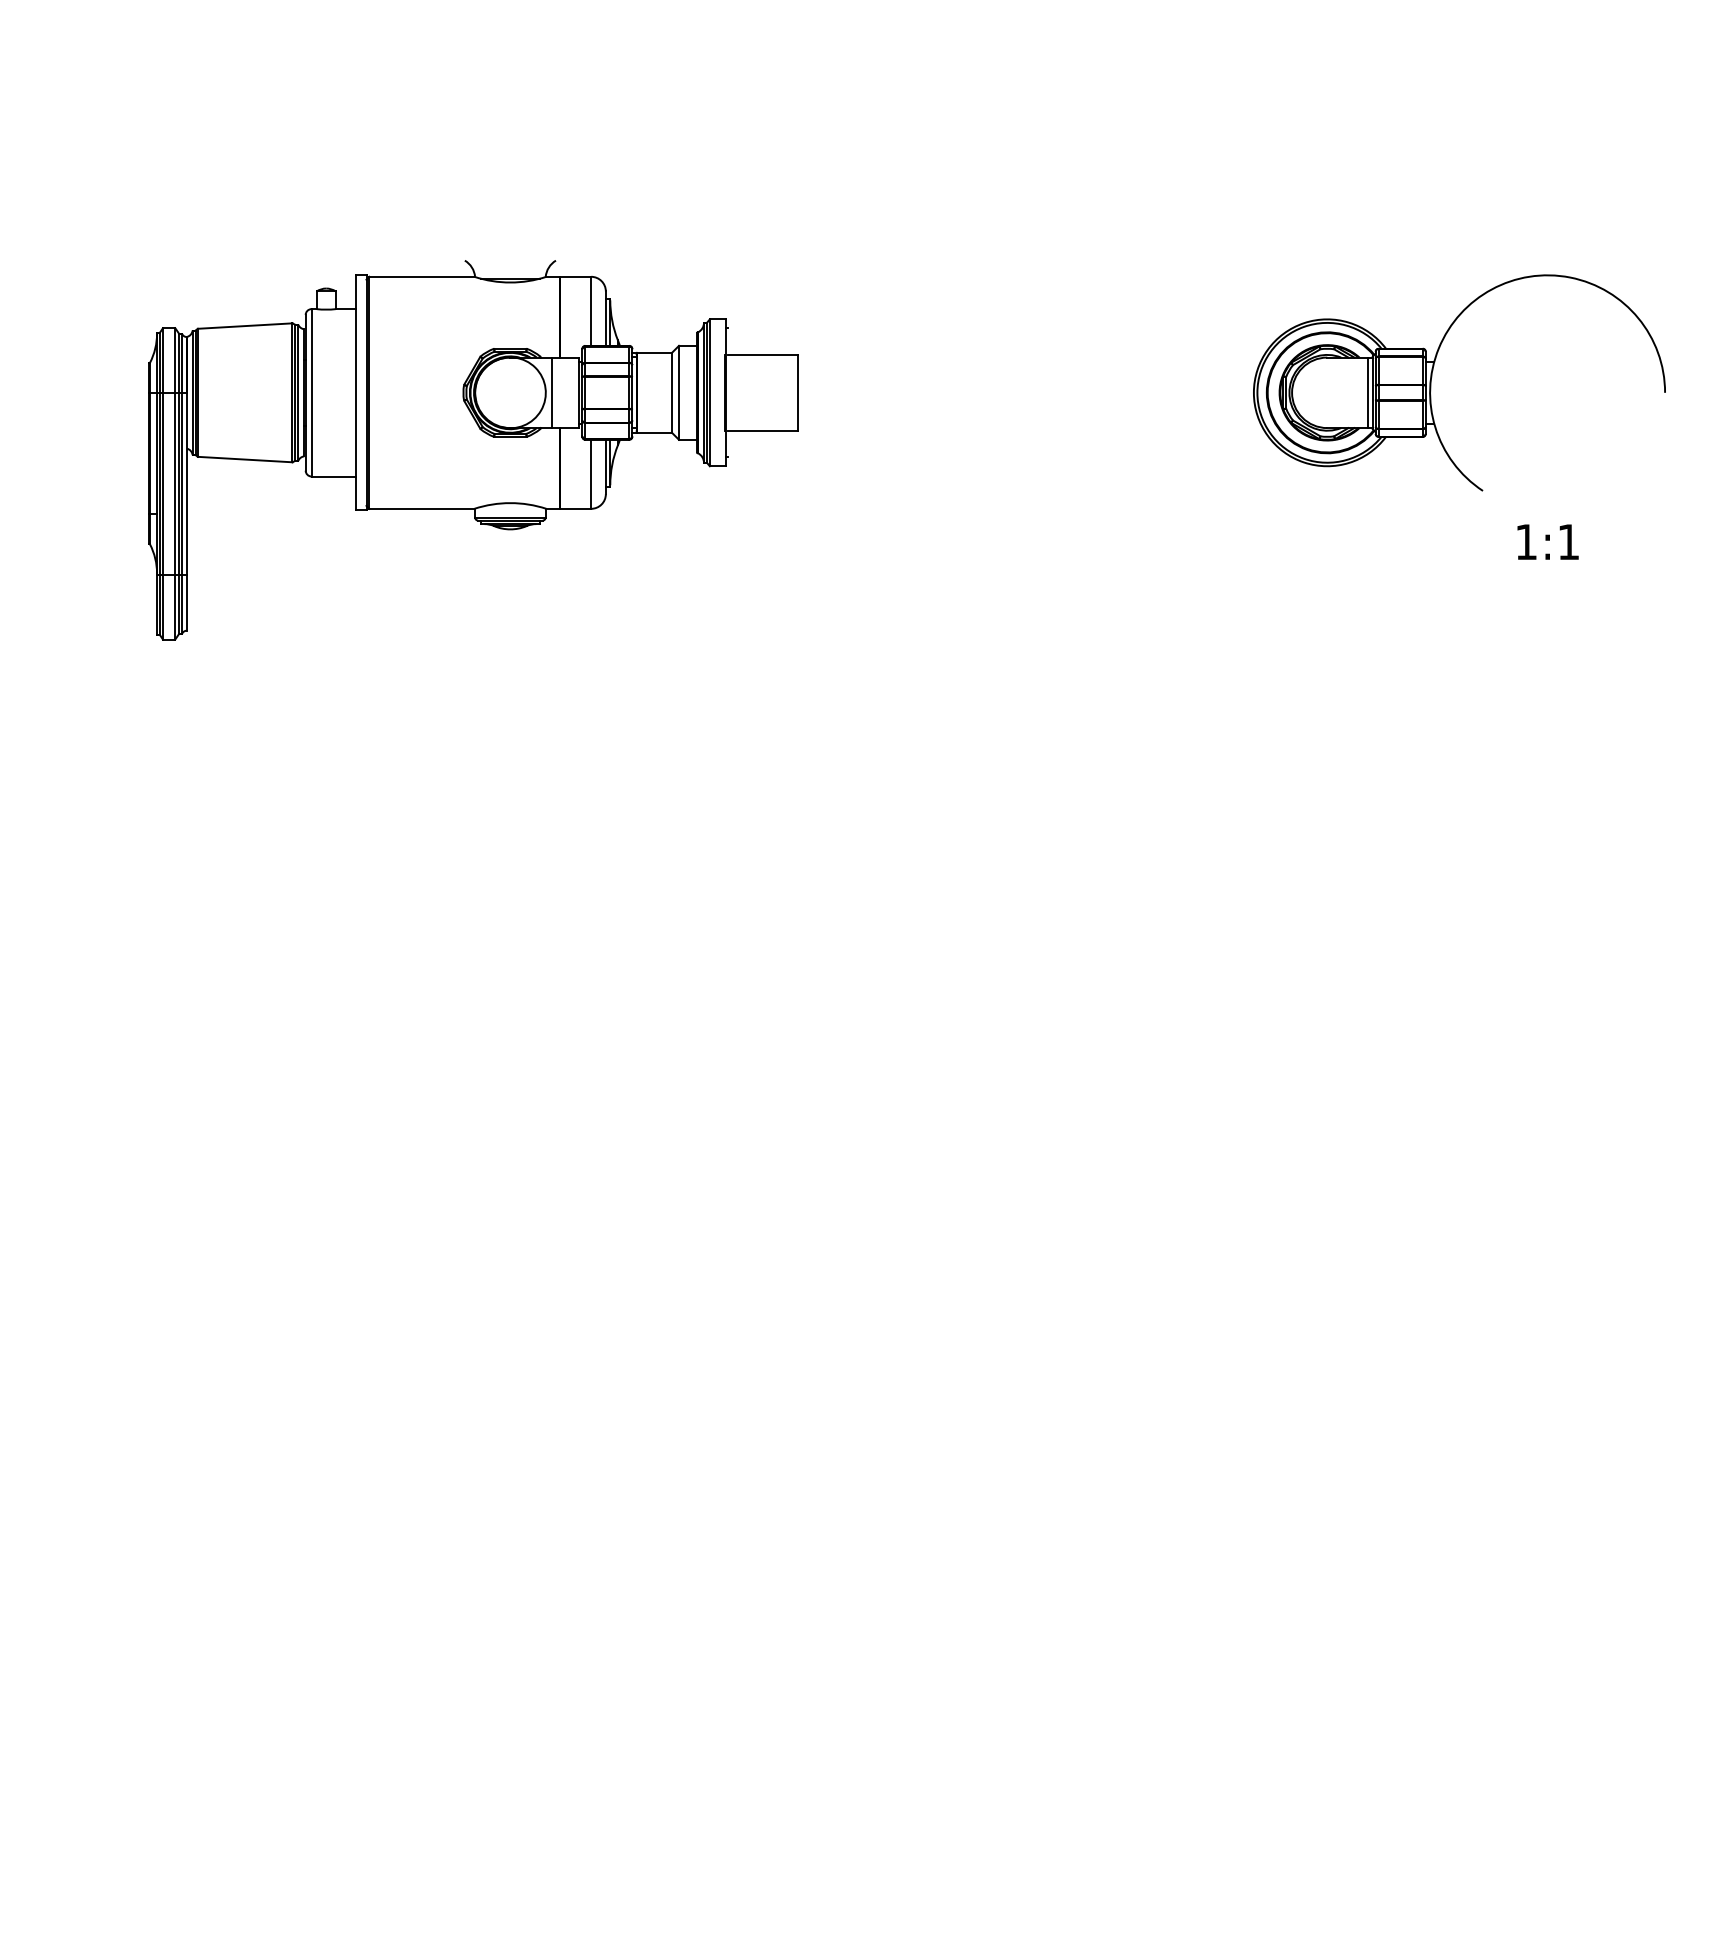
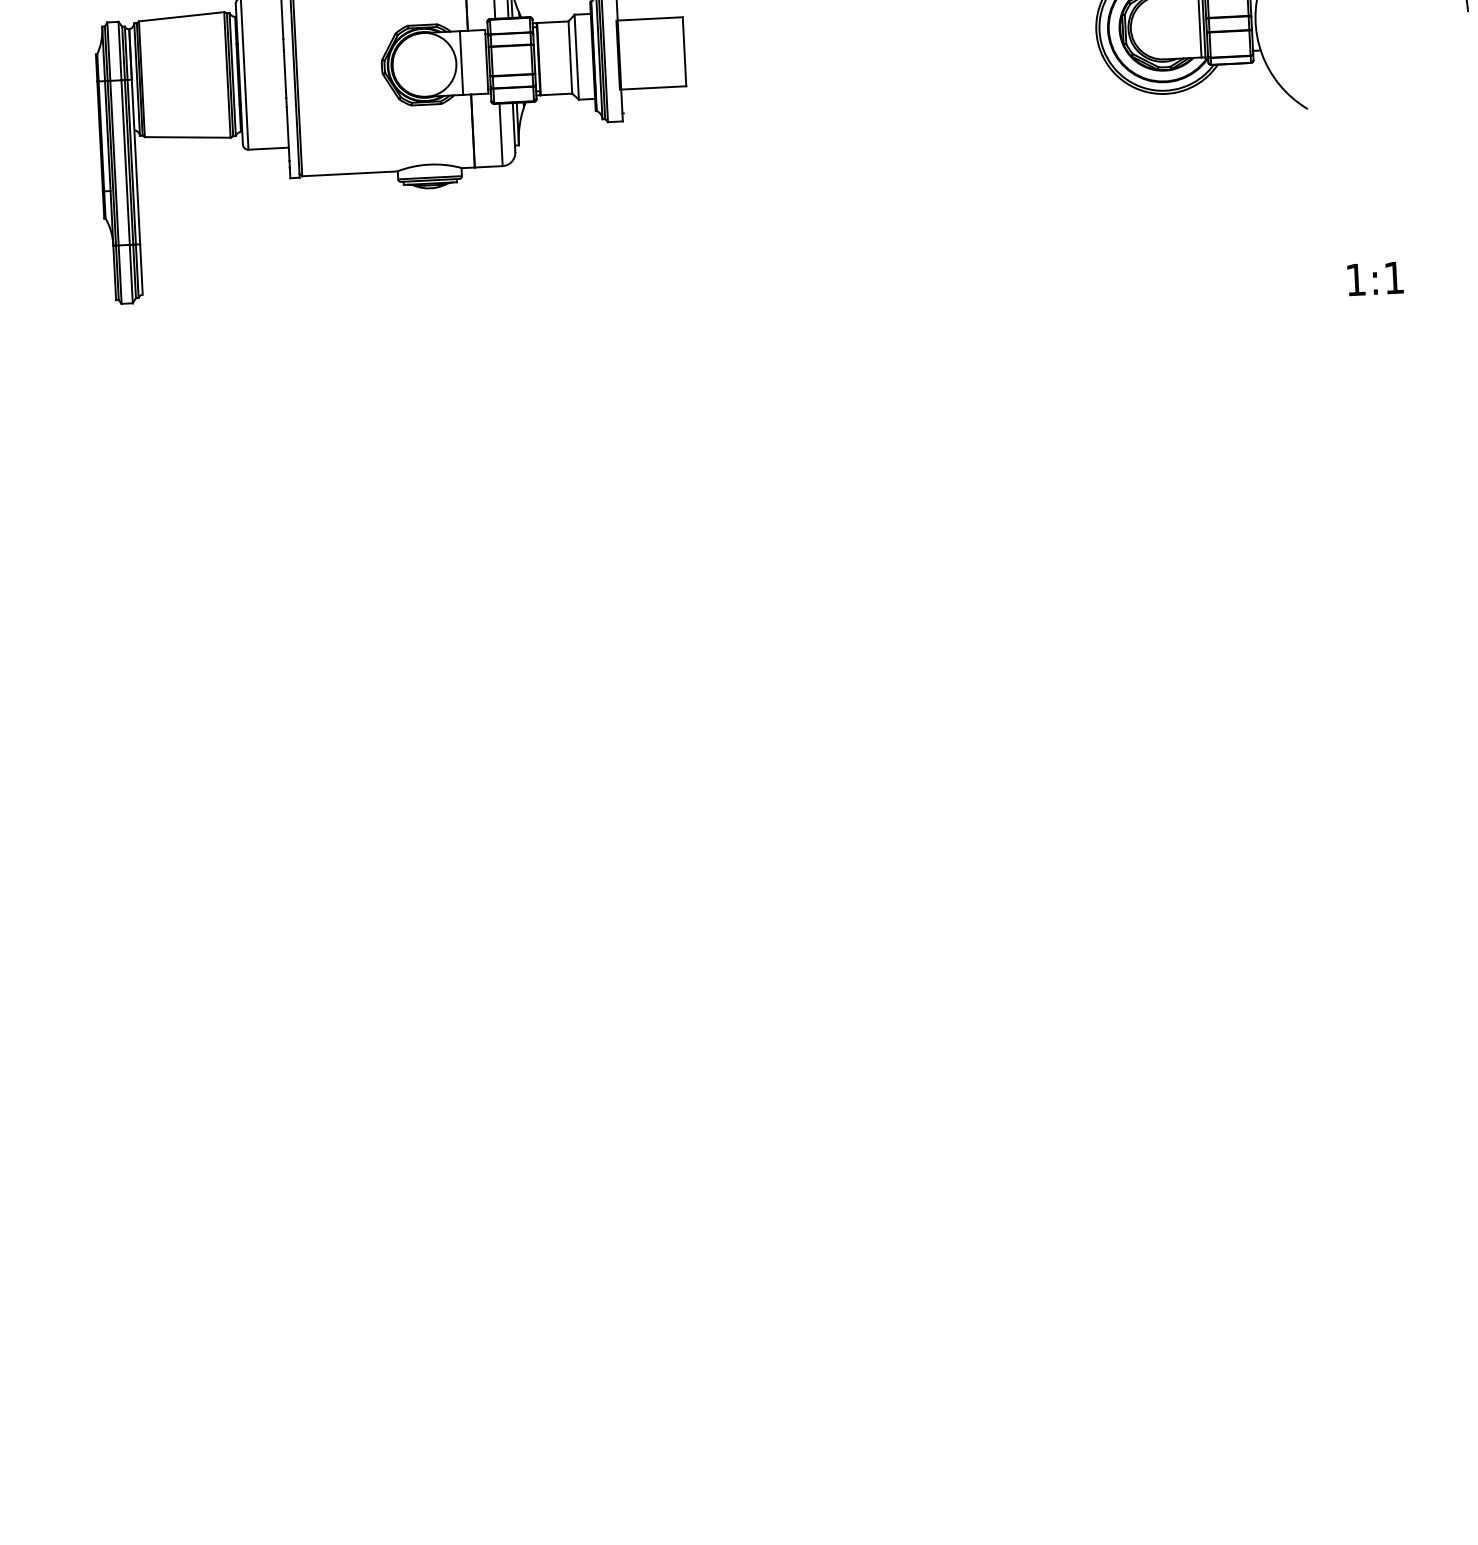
text: (1547, 541) -> (1374, 278), moved

